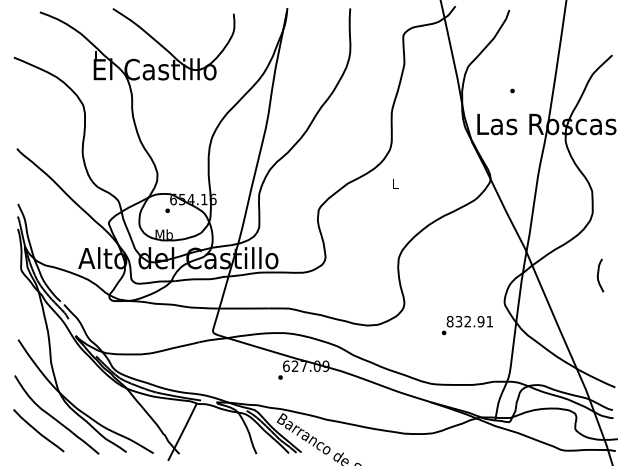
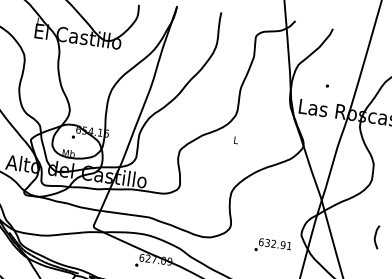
curve: (598, 275) -> (375, 236), moved
text: (449, 321) -> (260, 242), 832.91 -> 632.91

